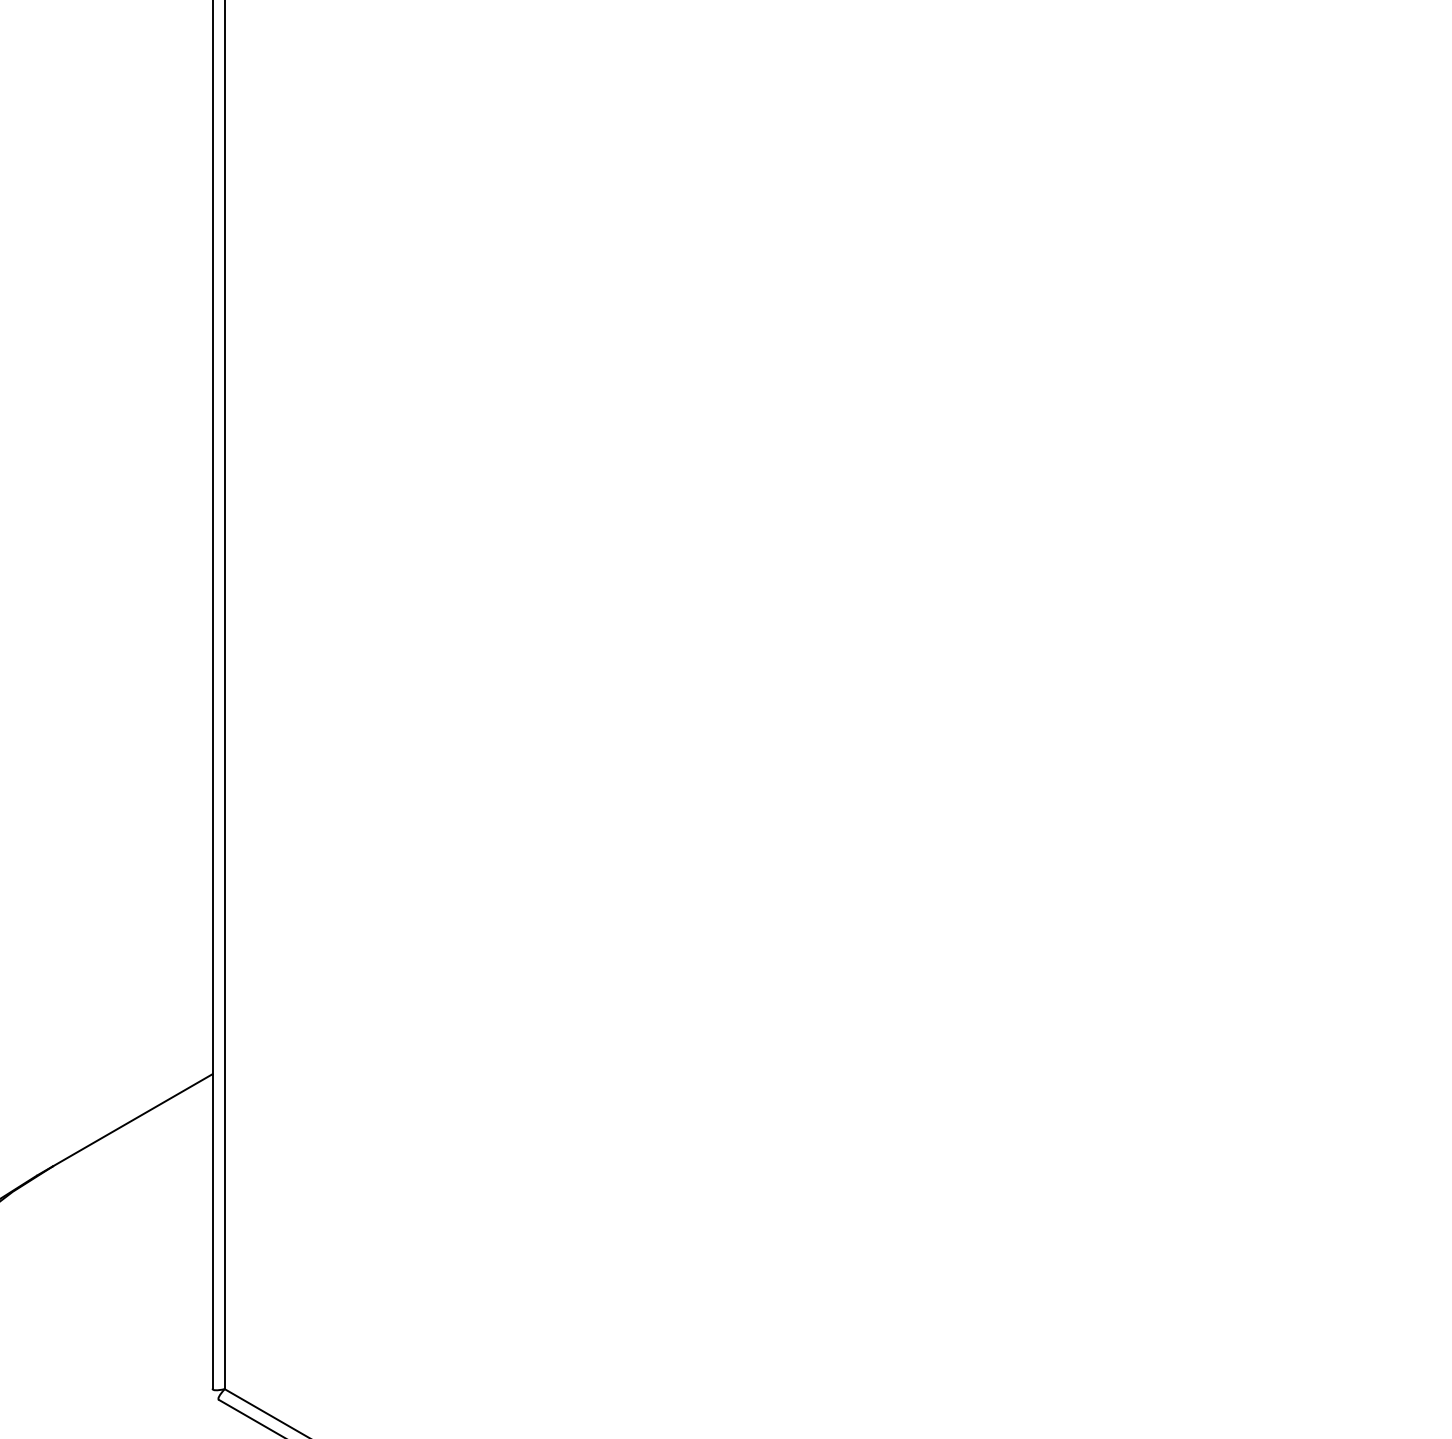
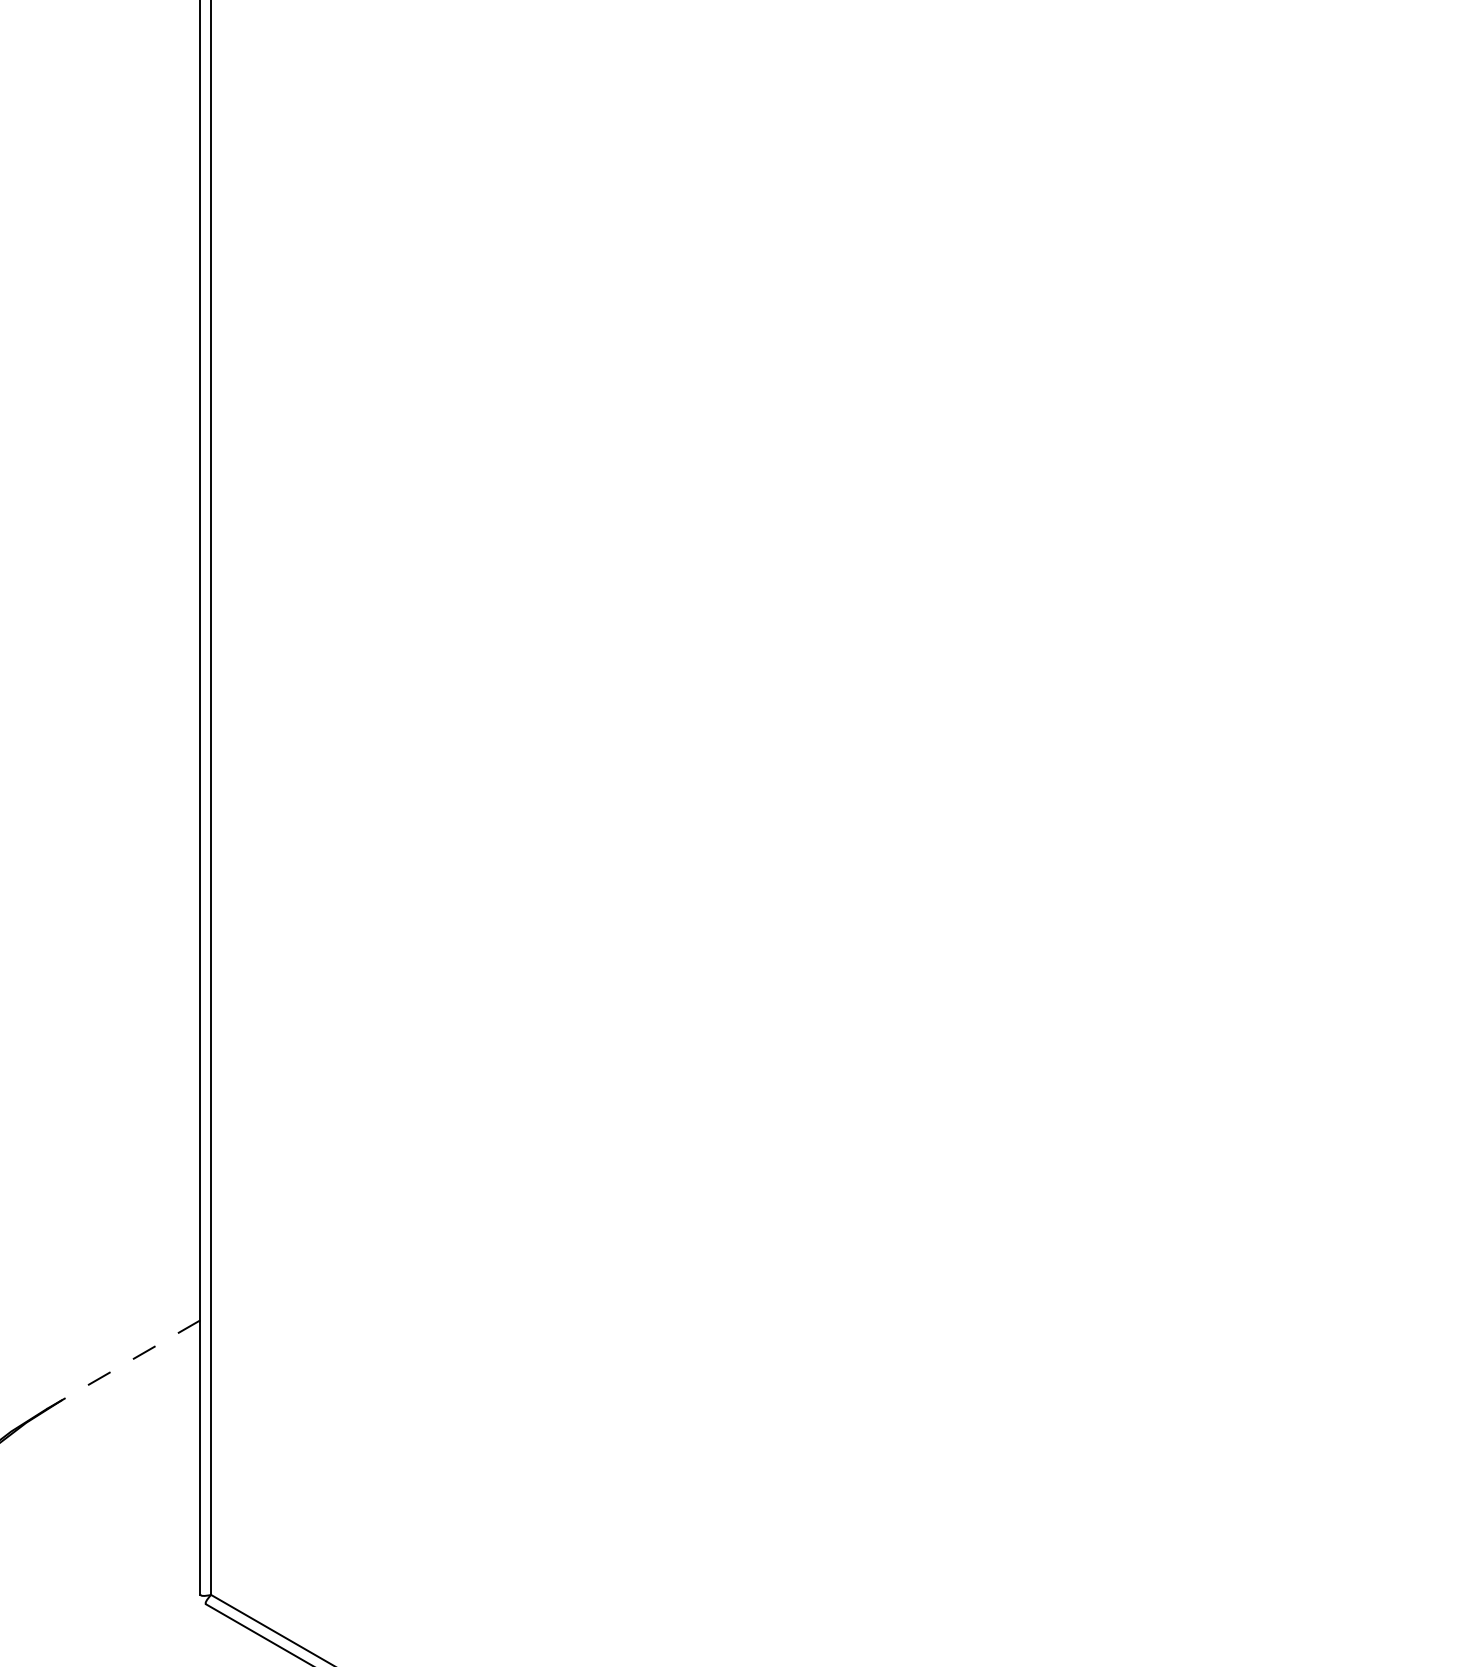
line: (132, 1120) -> (130, 1360), solid -> dashed

